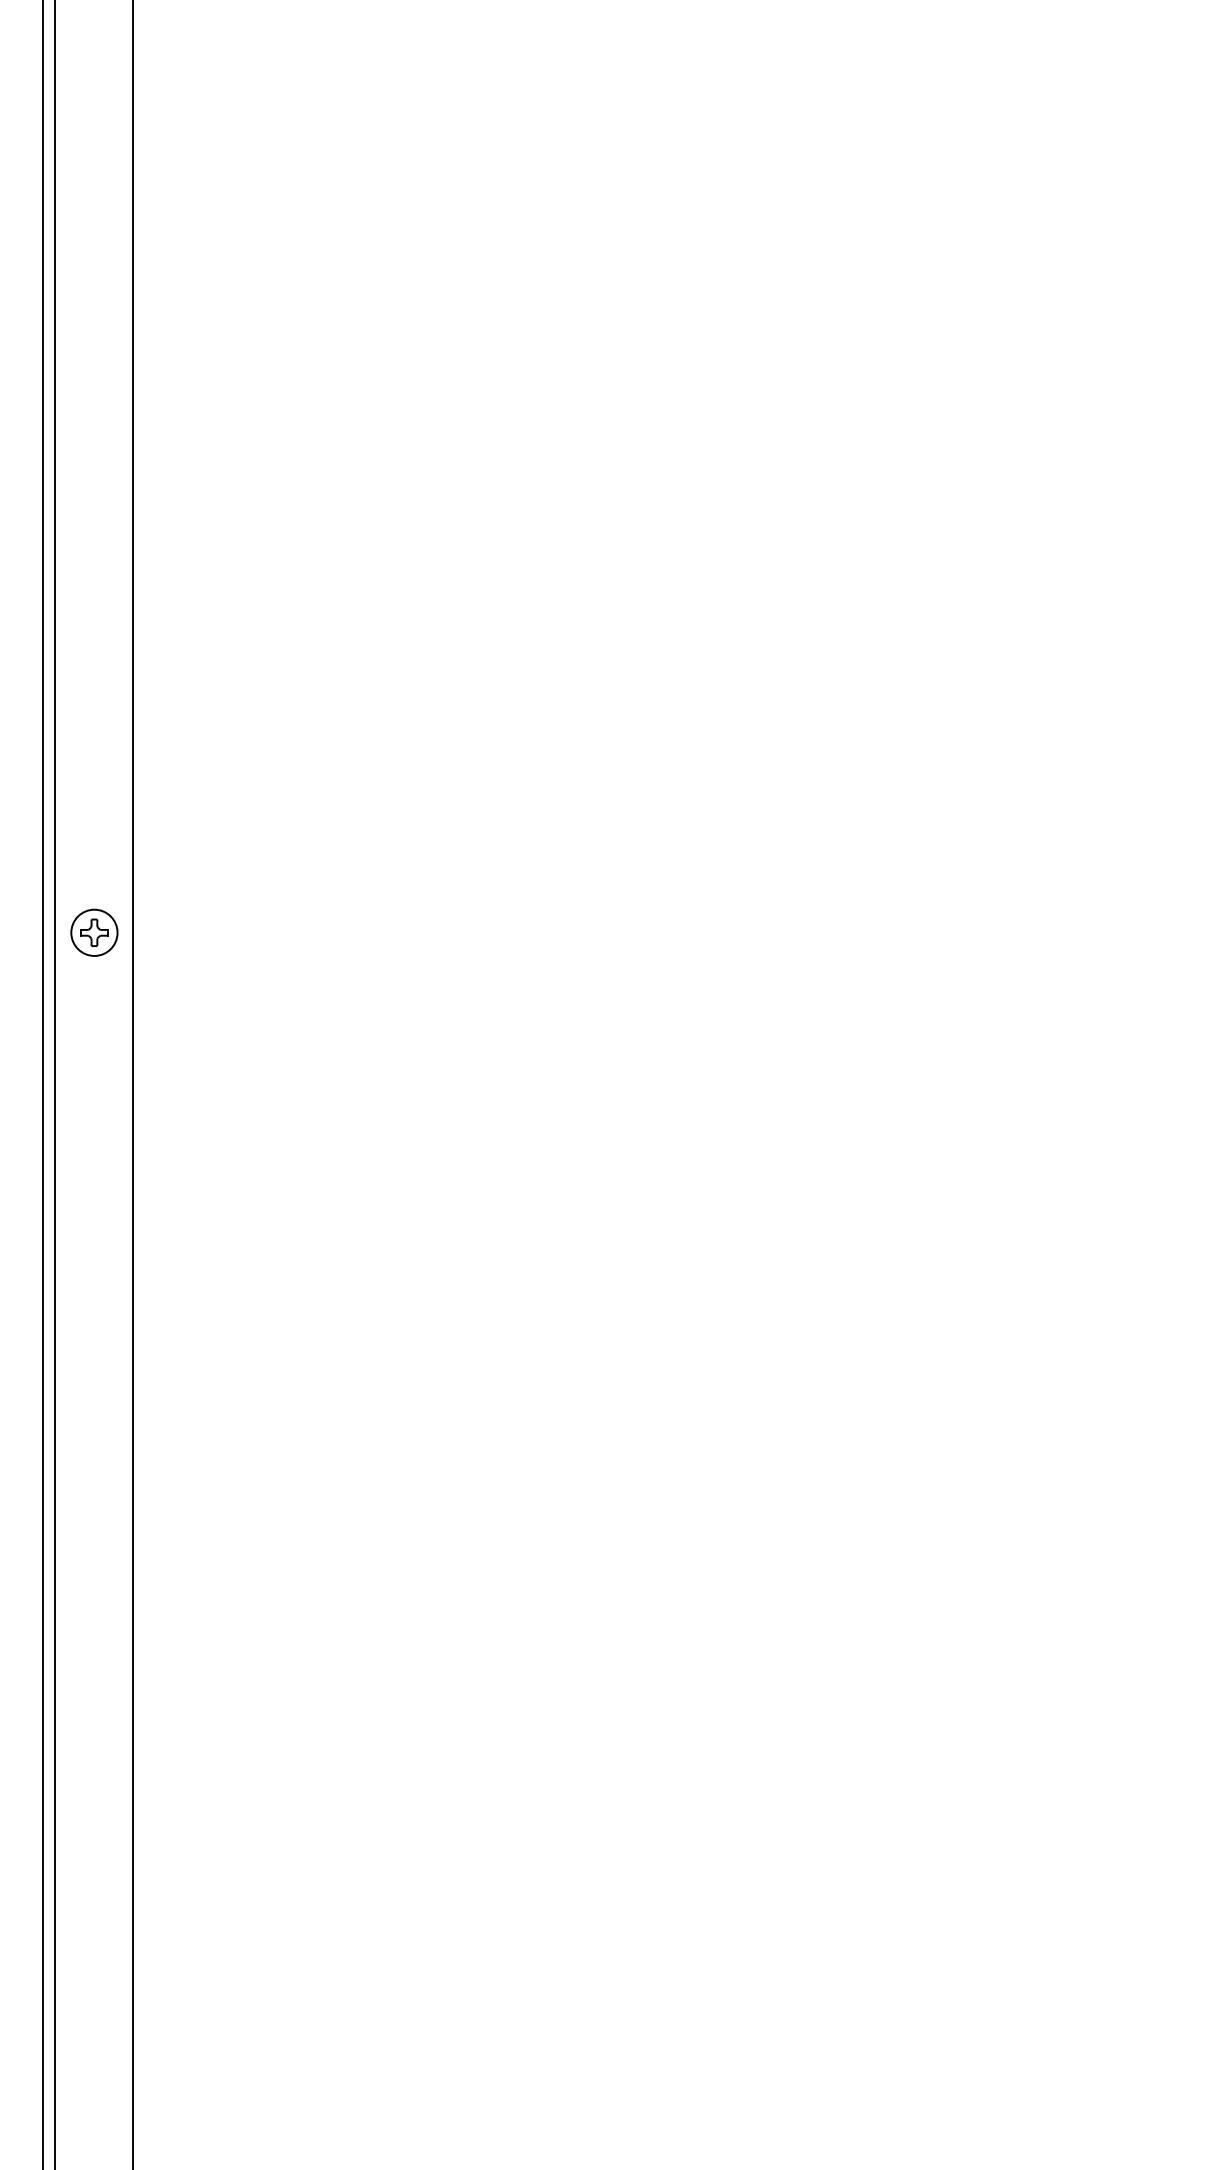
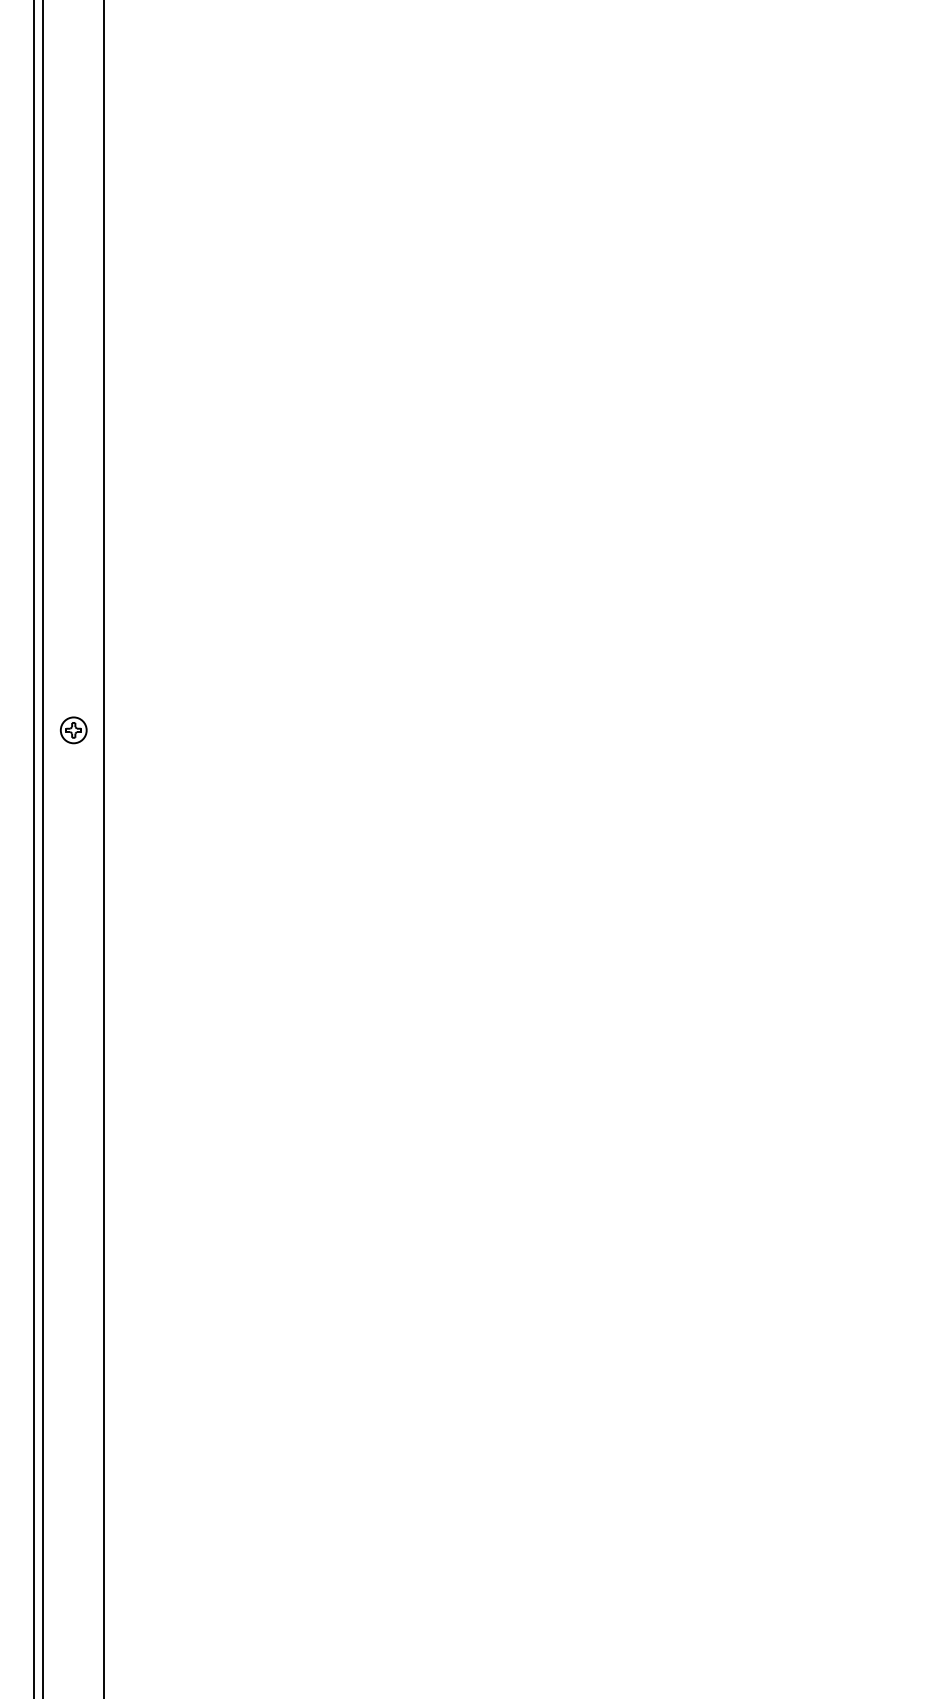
part: (93, 932) -> (73, 730), size x0.71

